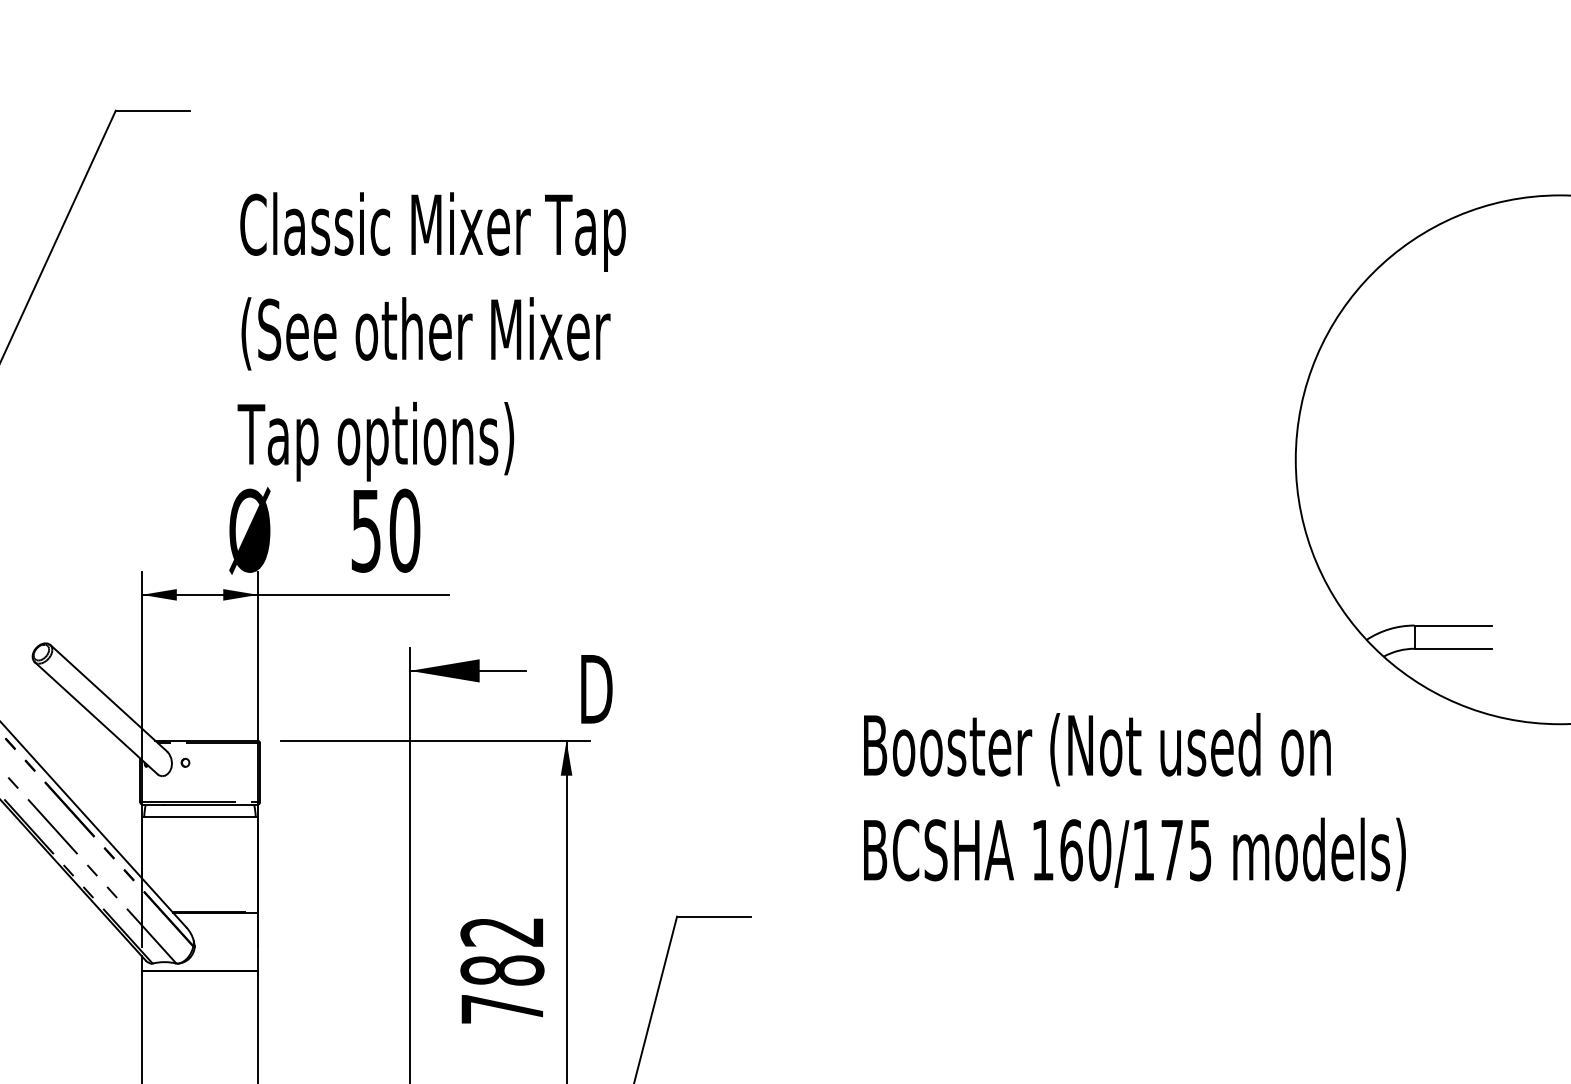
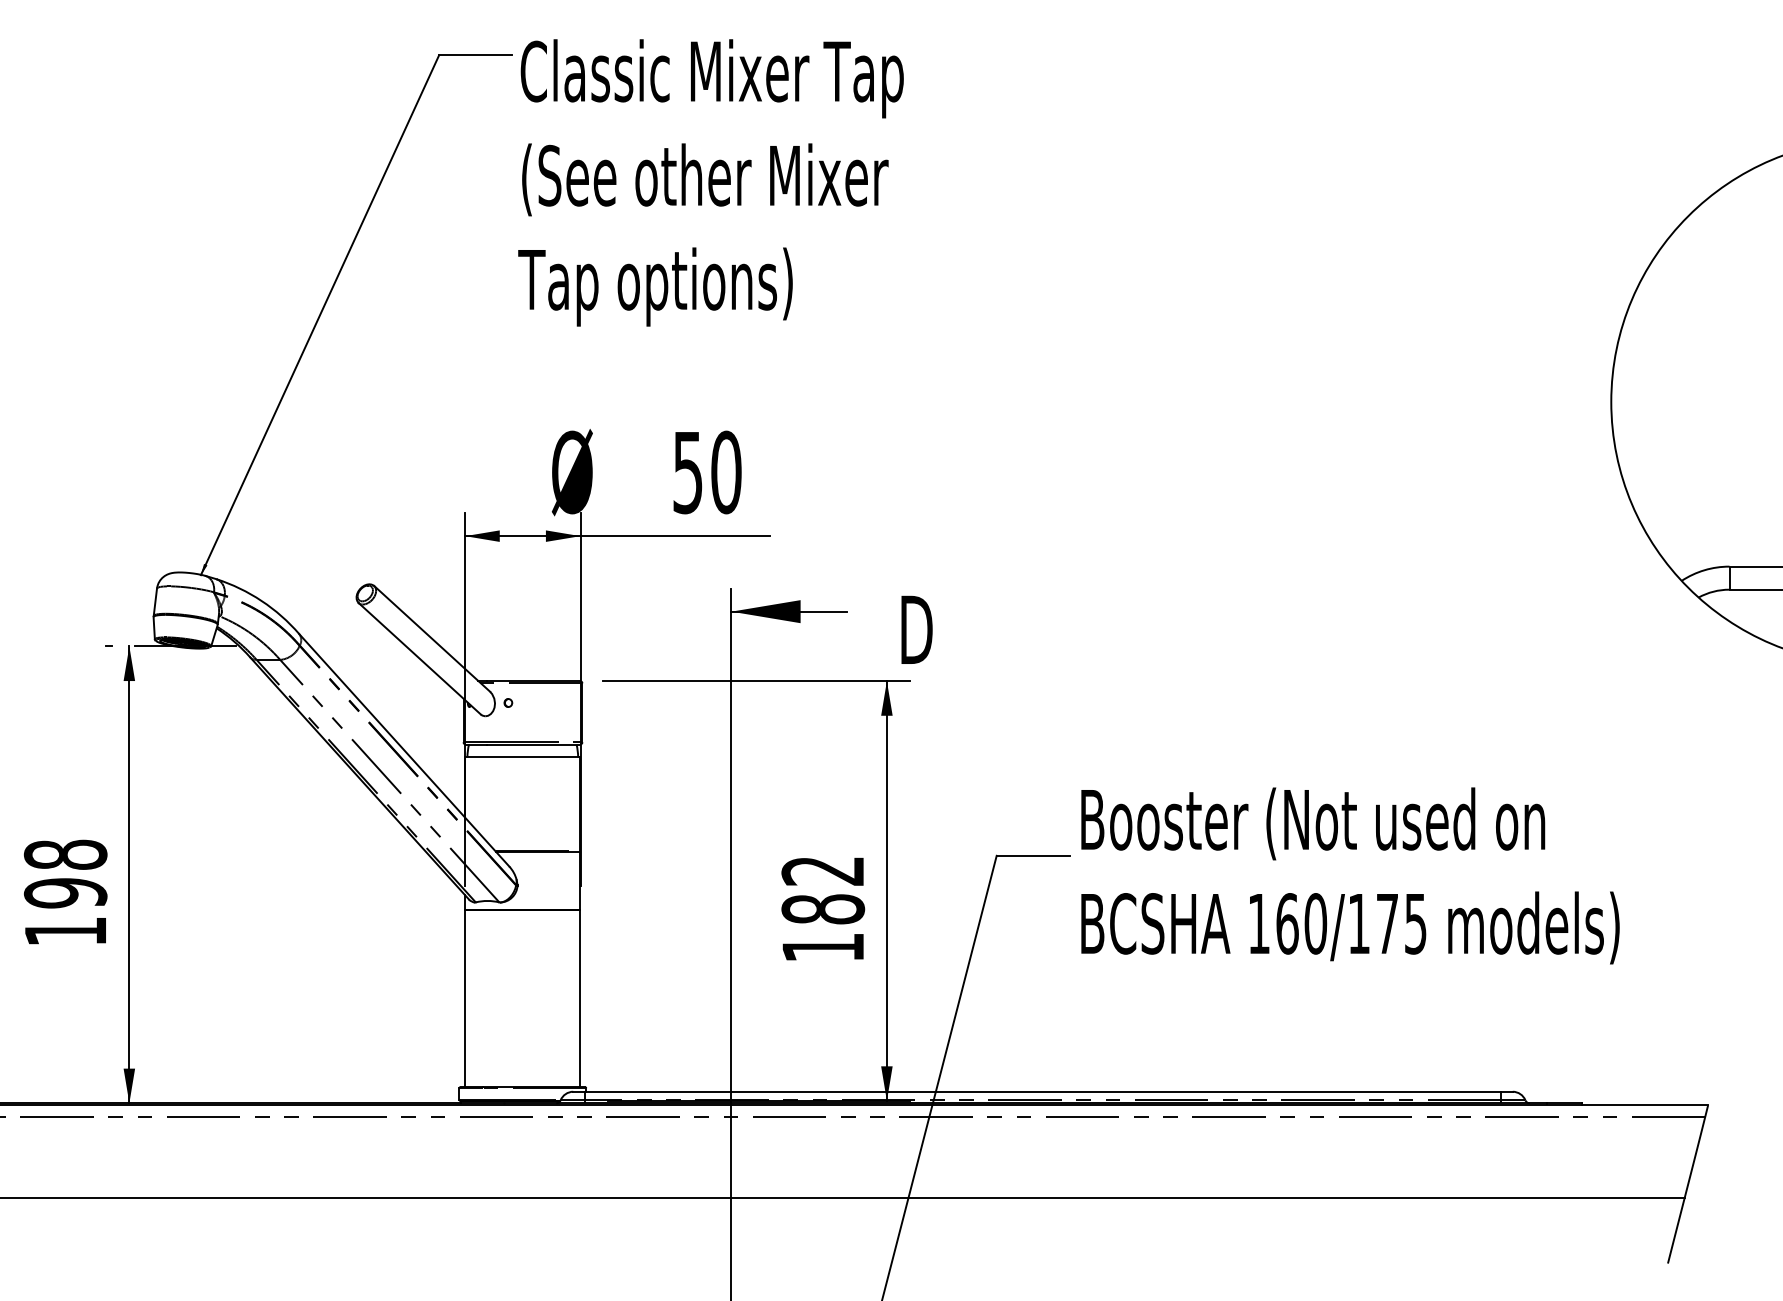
text: (431, 336) -> (710, 182), moved
text: (1134, 801) -> (1350, 875), moved
text: (501, 1008) -> (822, 947), 782 -> 182

